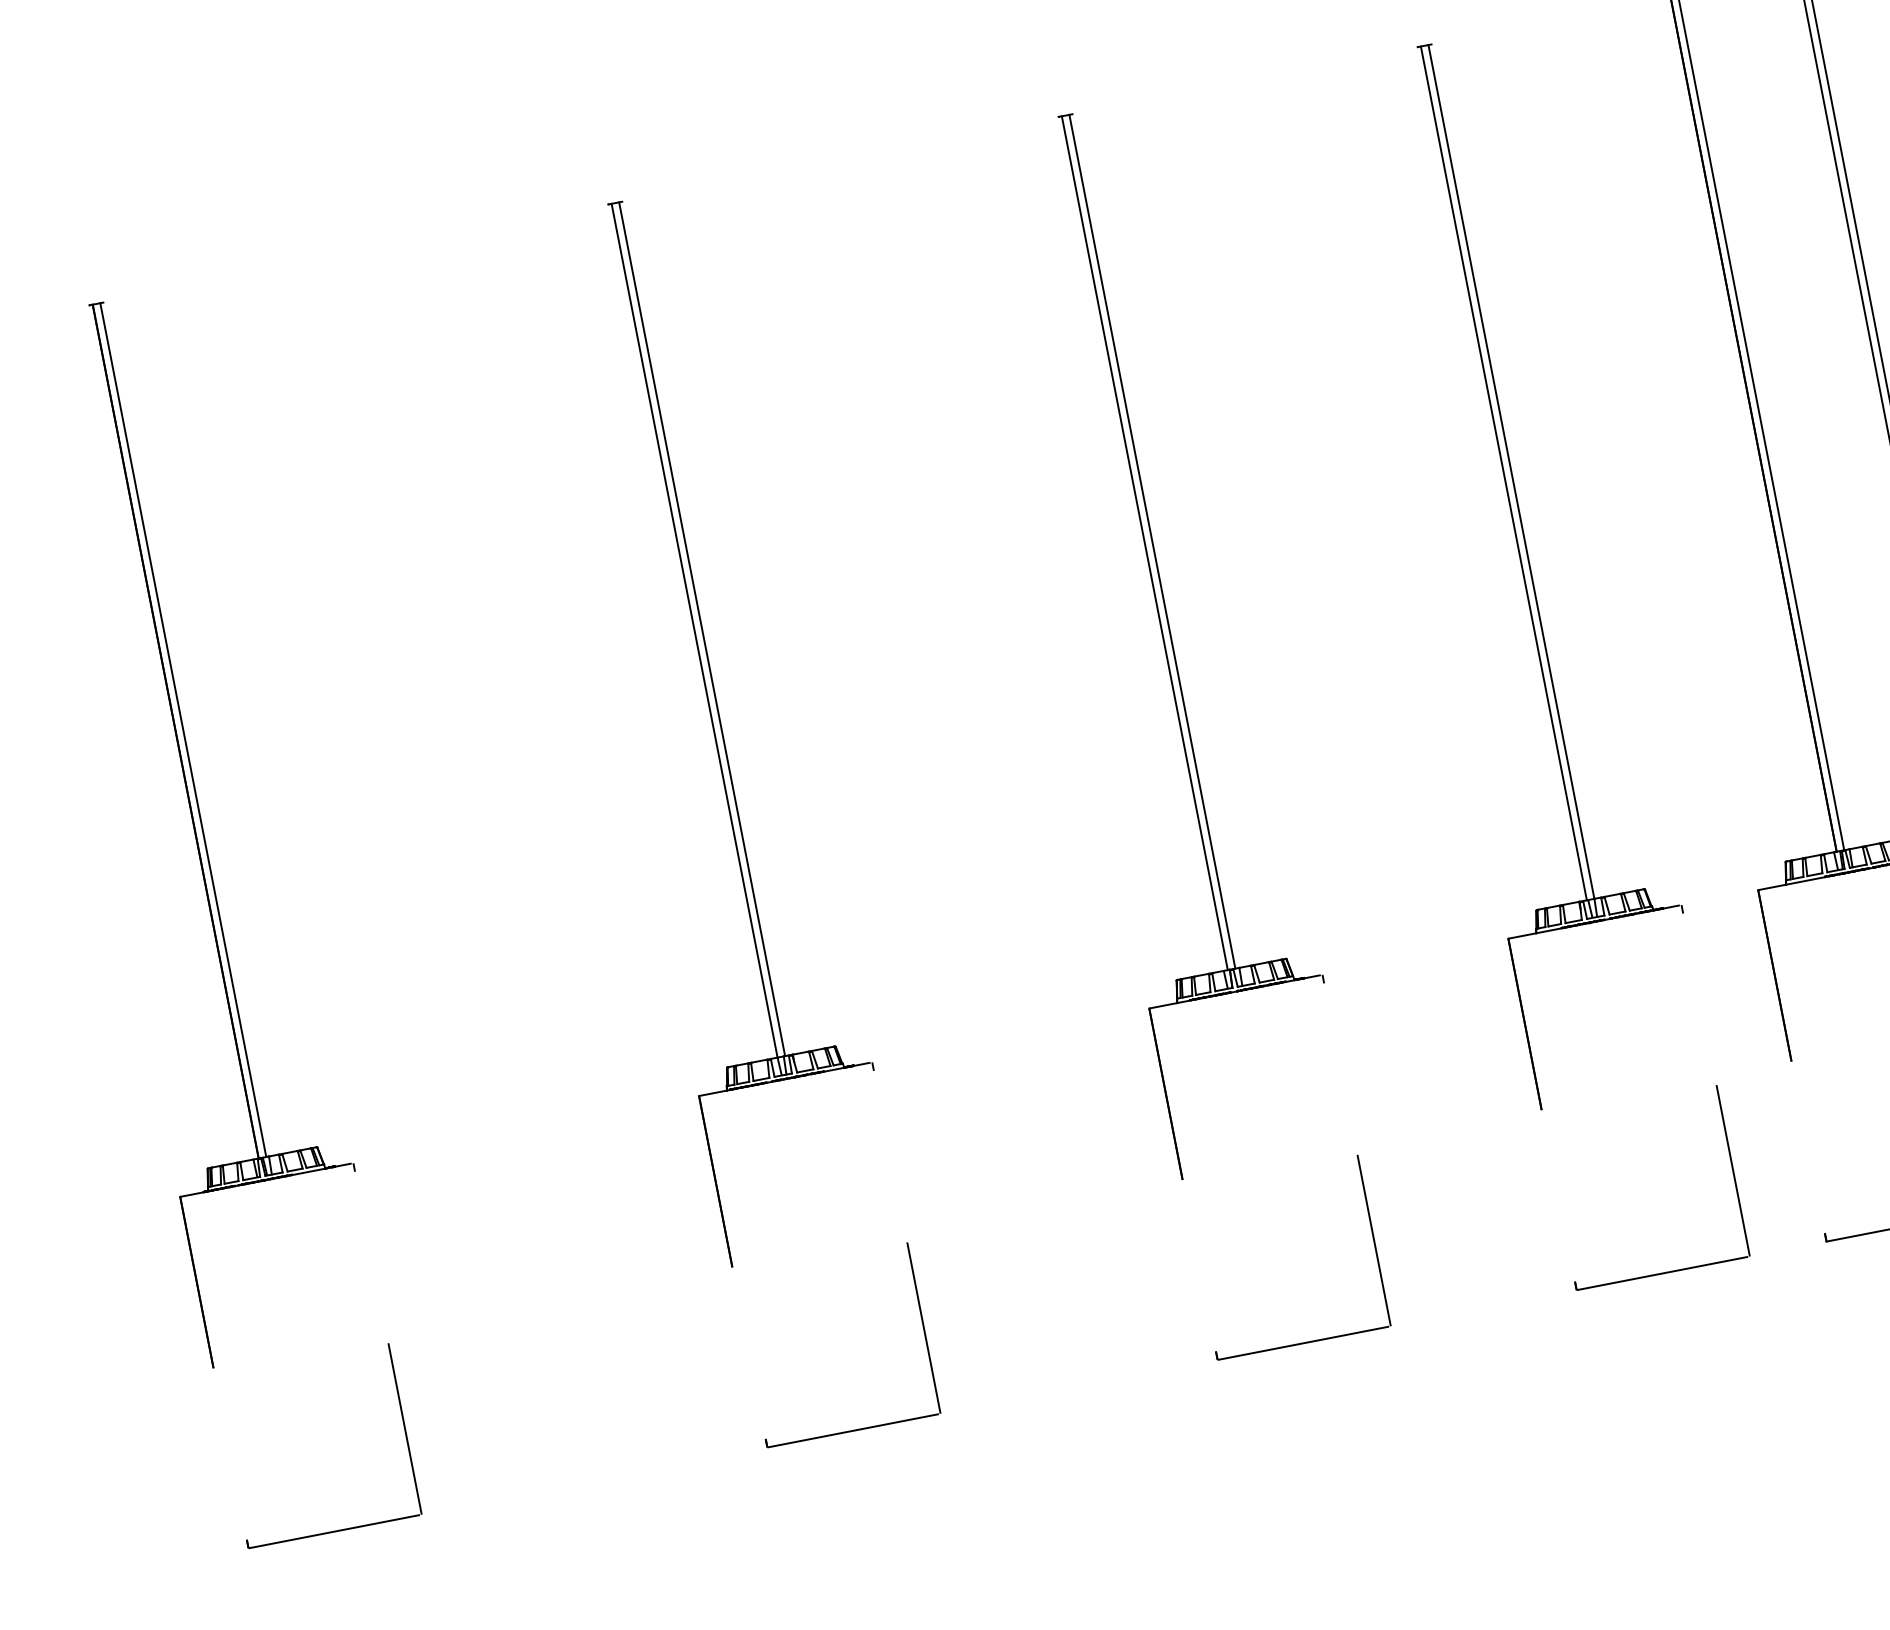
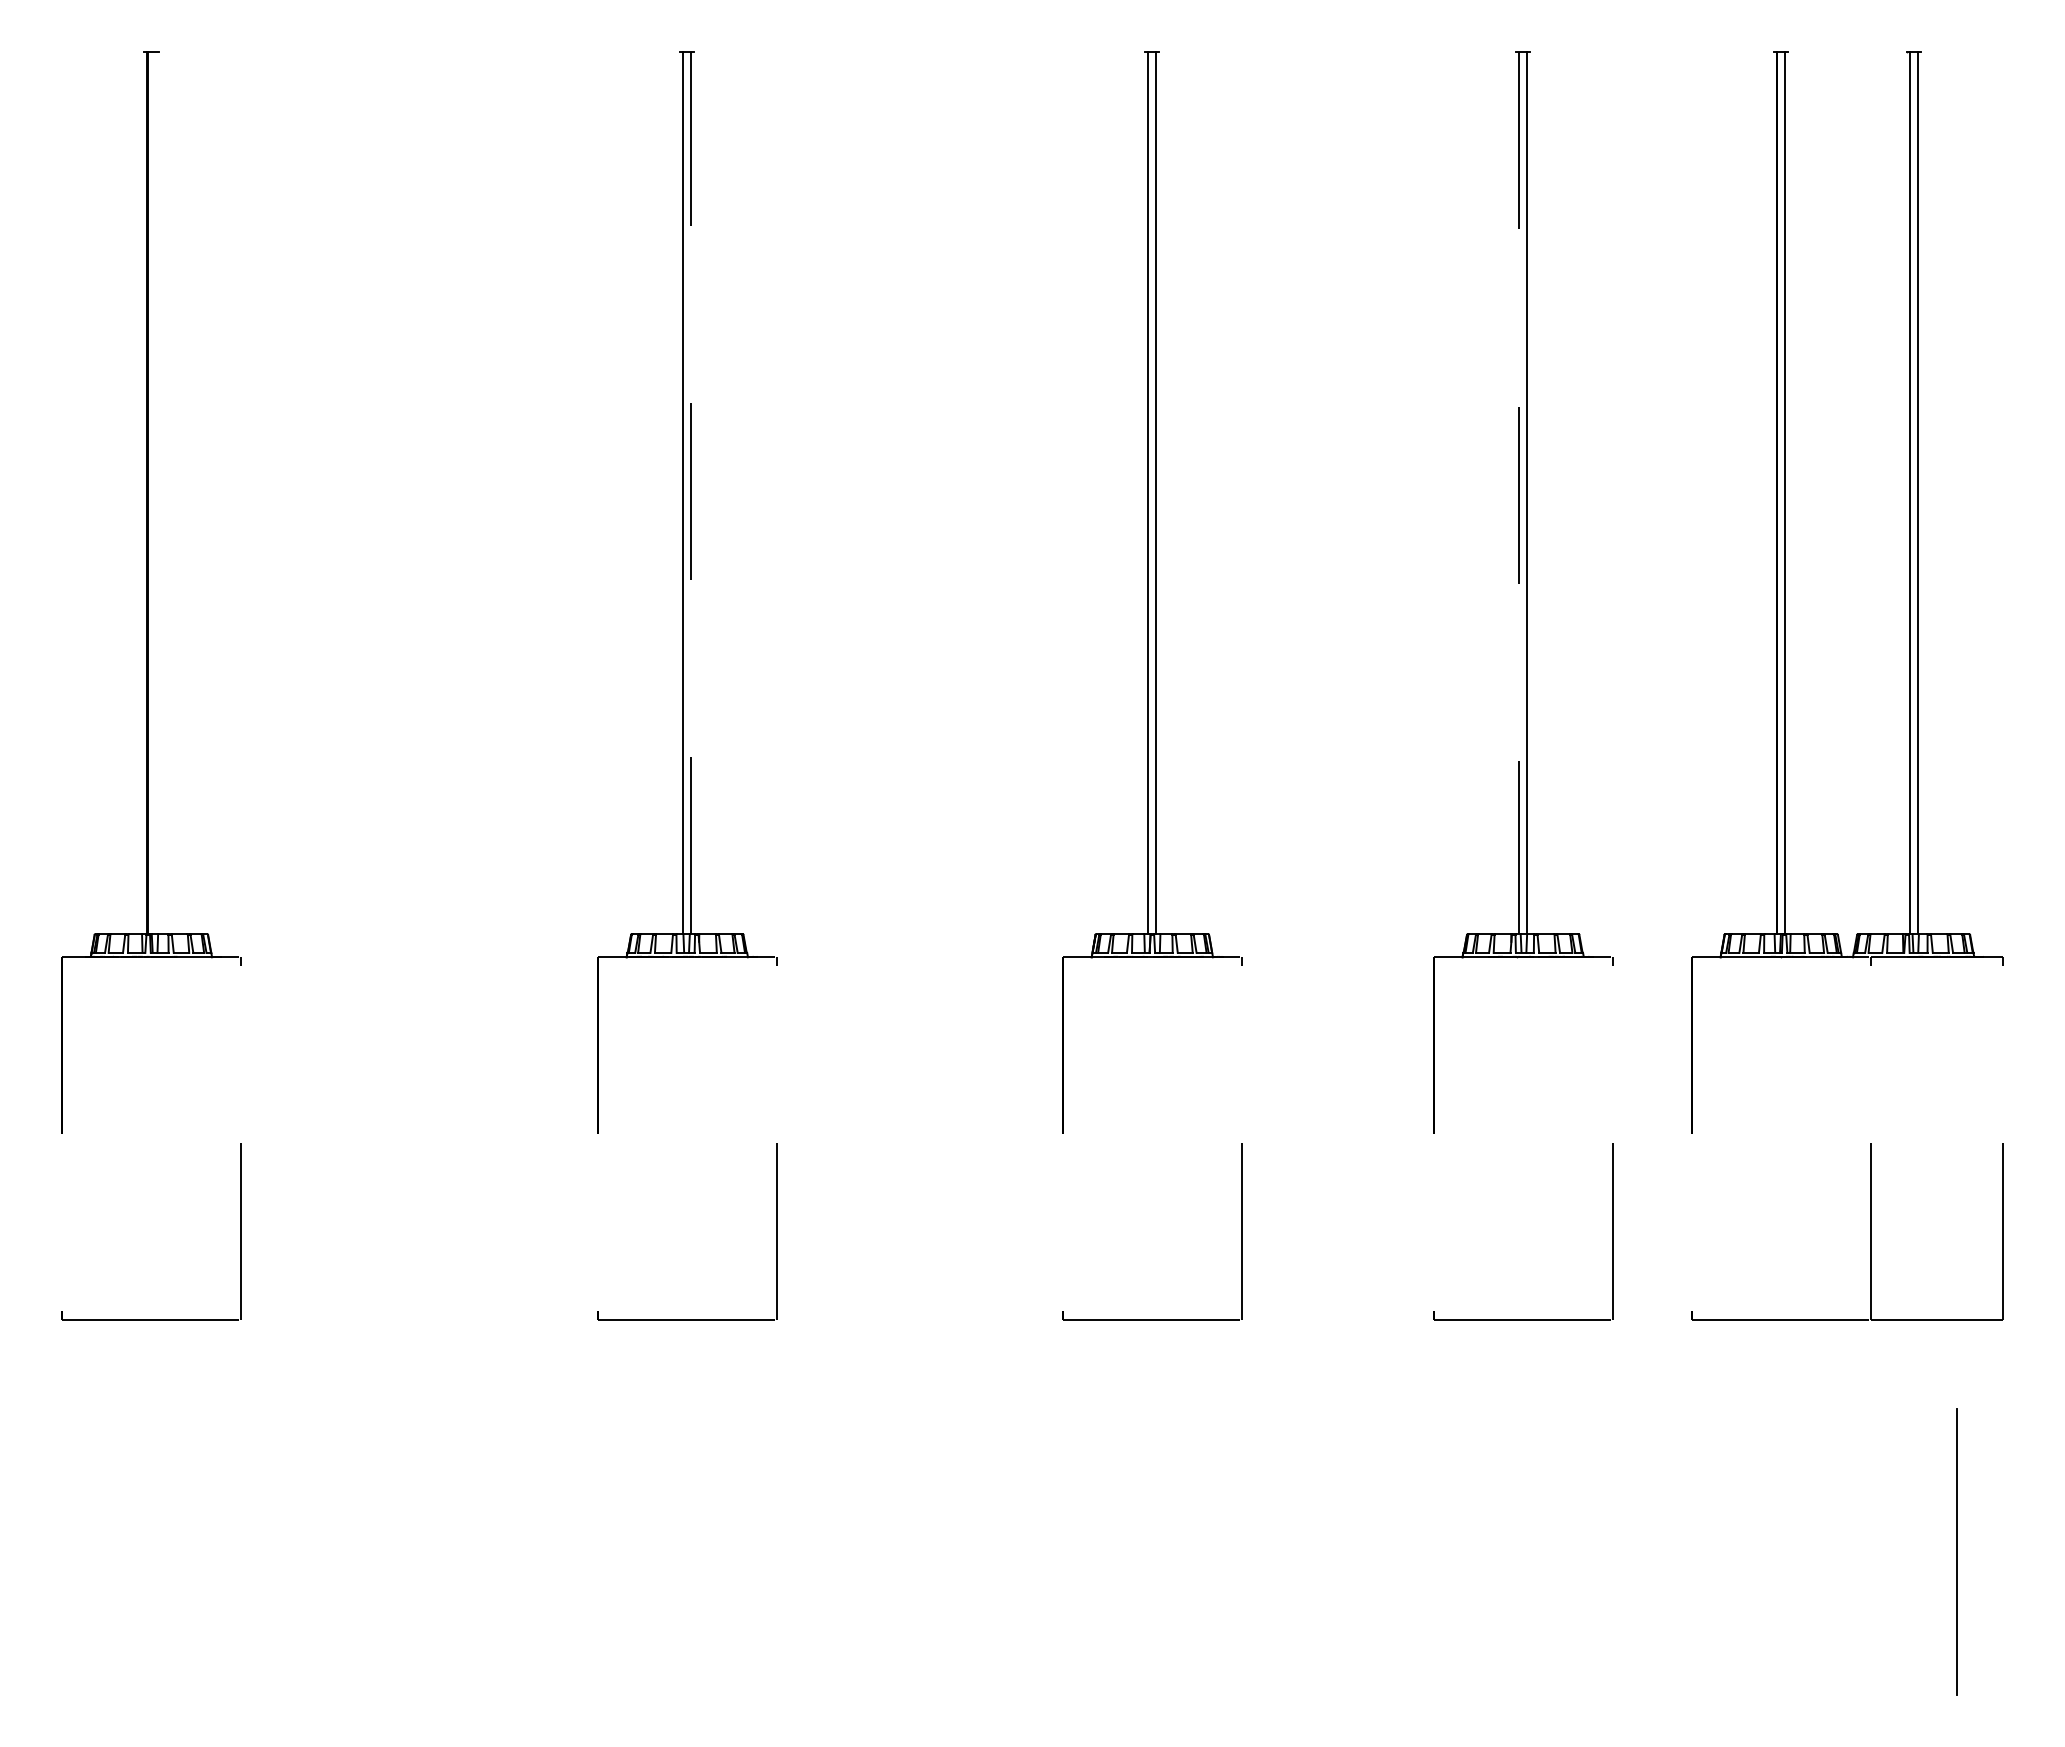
line: (1504, 473) -> (1519, 493), solid -> dashed
line: (702, 629) -> (691, 493), solid -> dashed
line: (183, 730) -> (155, 493), removed

